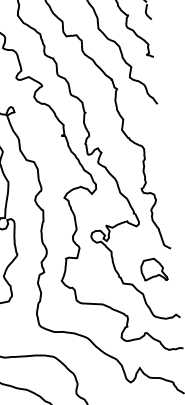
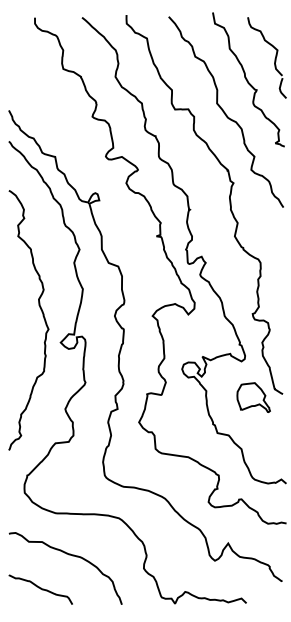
part: (153, 269) -> (253, 397), moved

